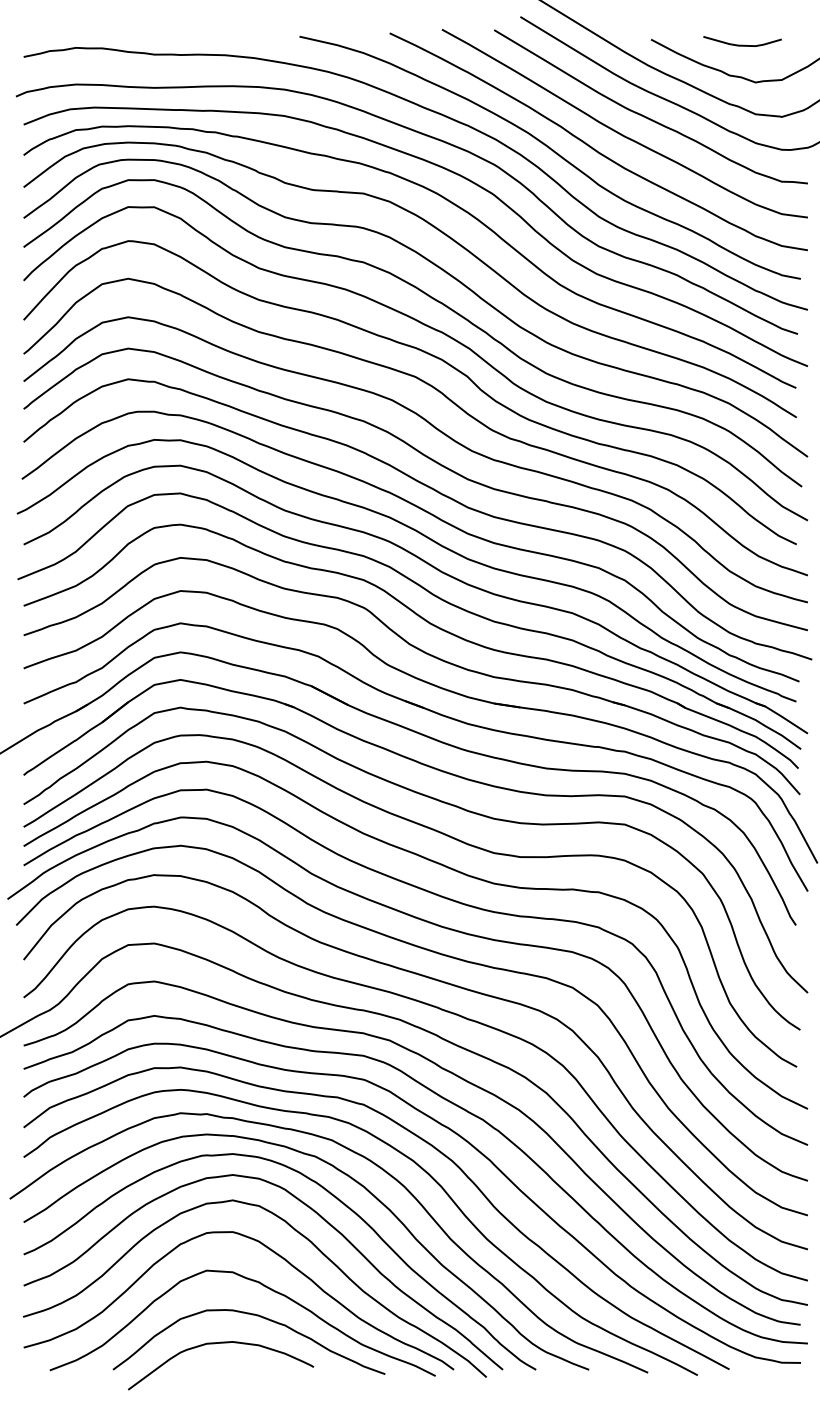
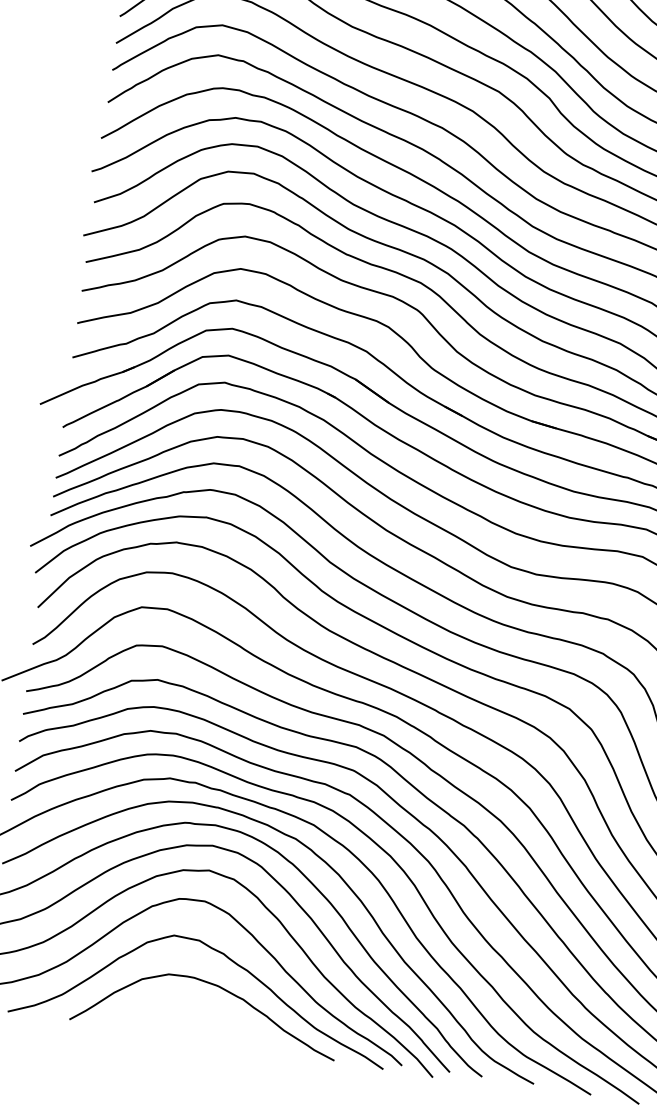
curve: (215, 1344) -> (172, 1008), removed

